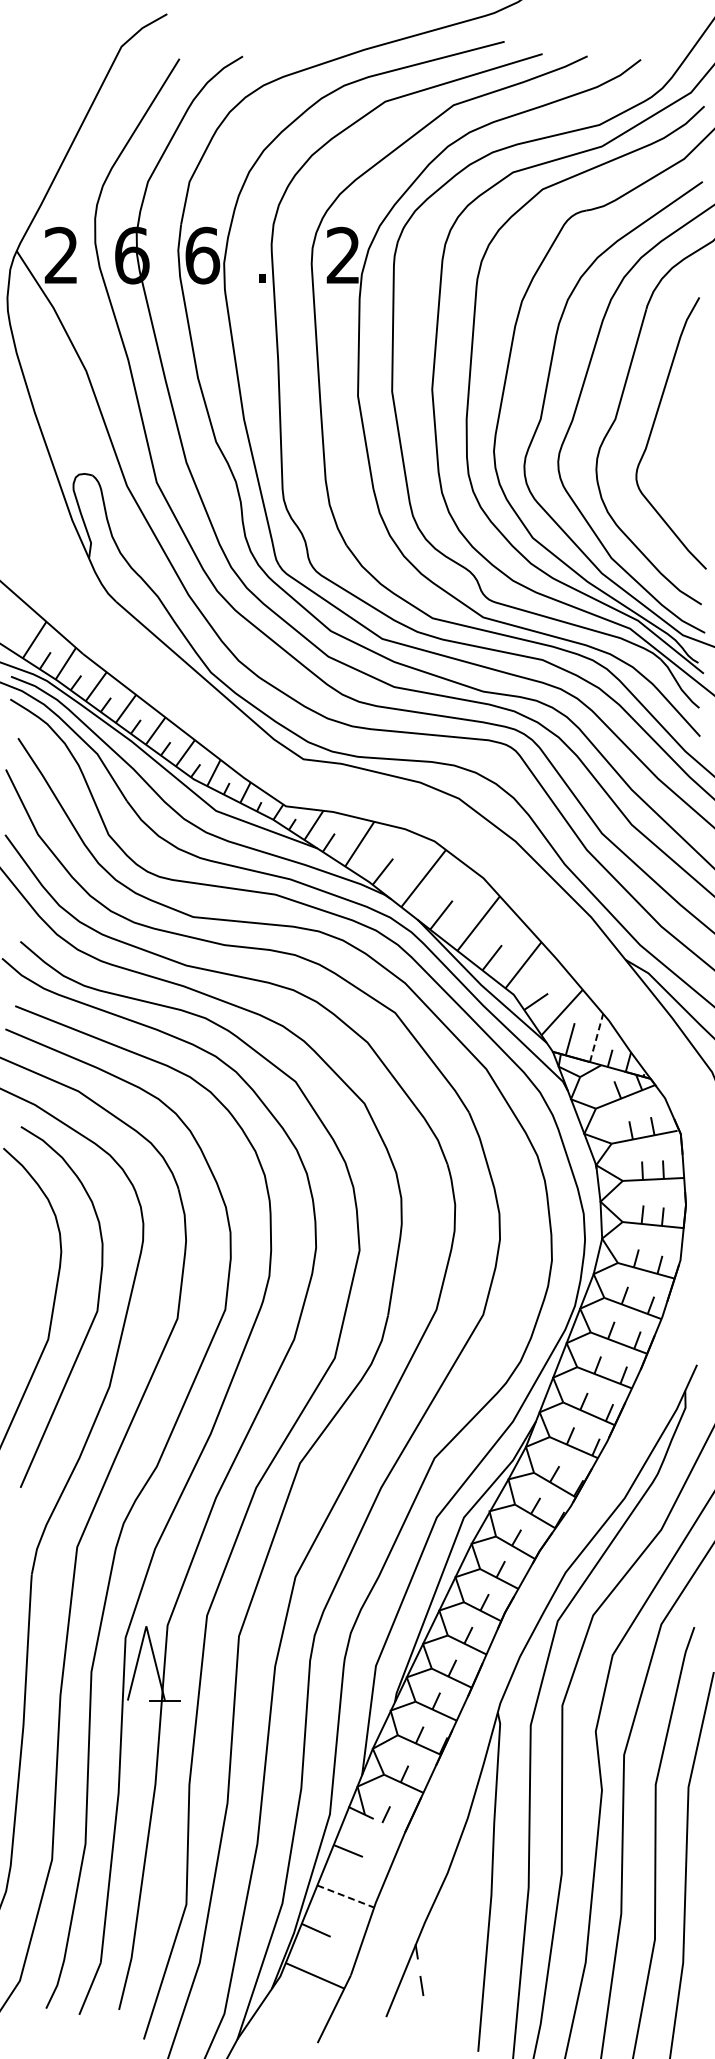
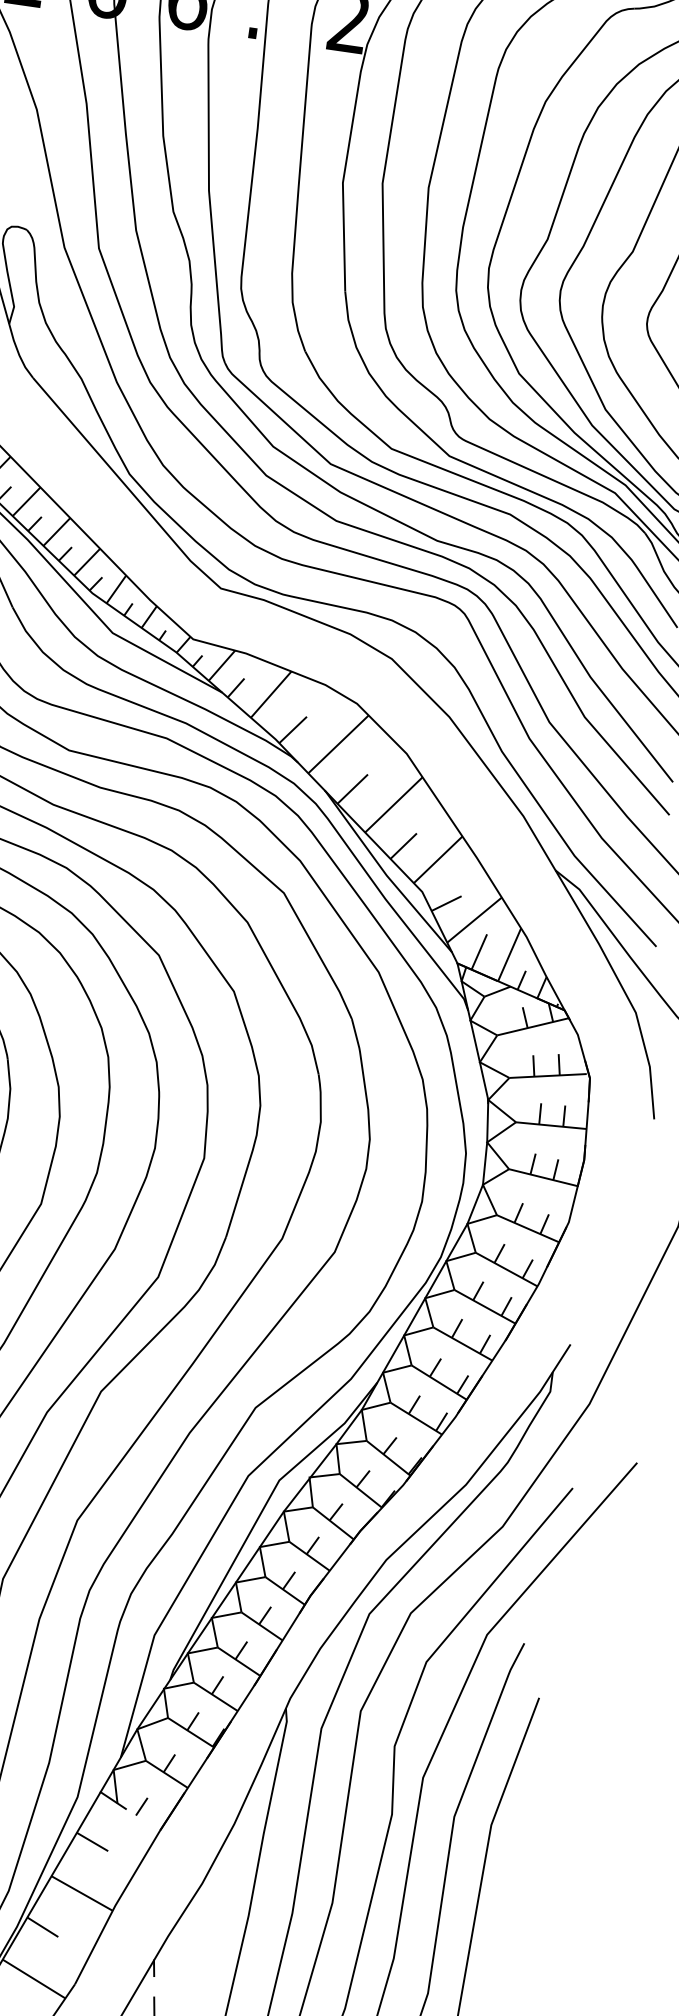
line: (596, 1037) -> (509, 954), dashed -> solid
line: (346, 1896) -> (82, 1893), dashed -> solid

